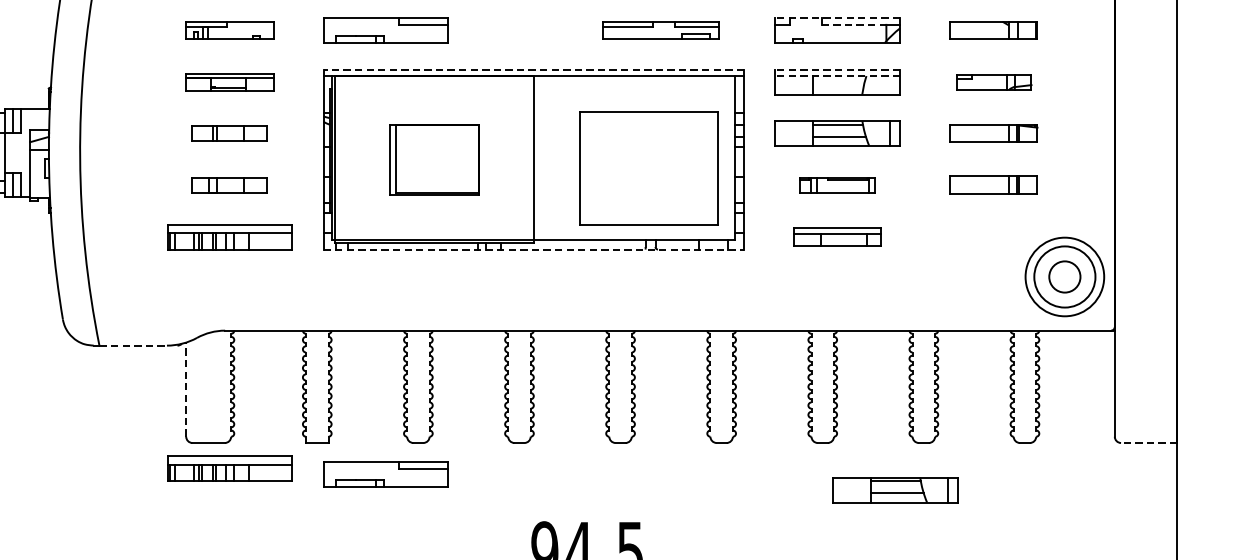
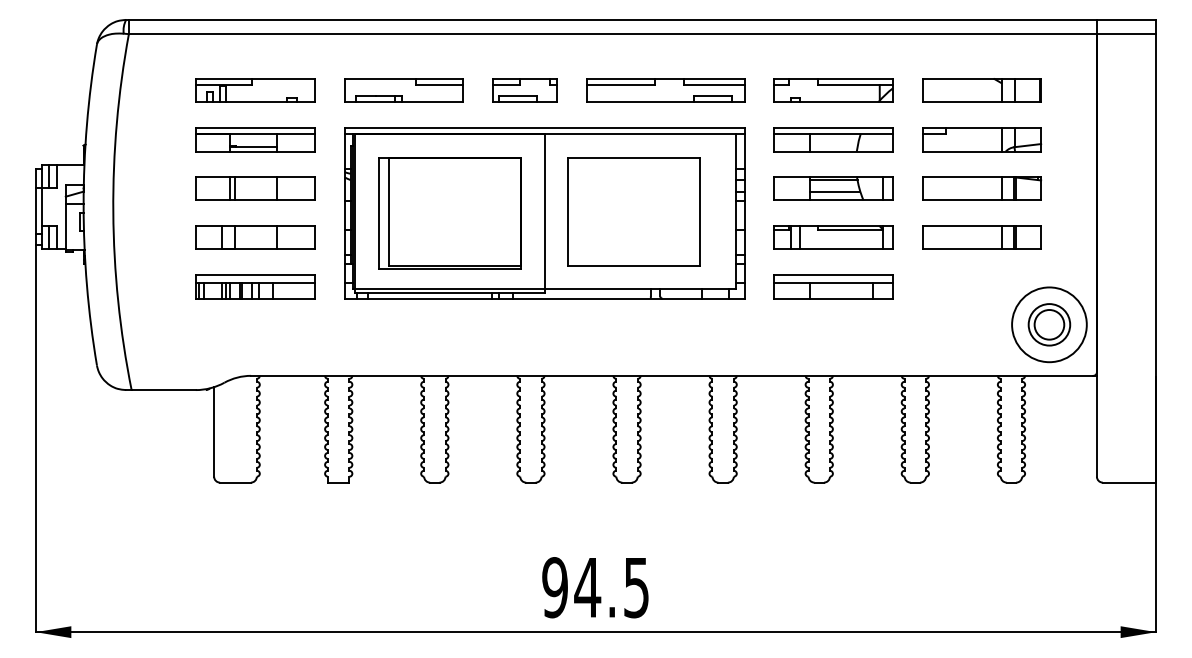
line: (837, 17) -> (833, 78), dashed -> solid
line: (853, 25) -> (848, 85), dashed -> solid
part: (229, 30) -> (255, 90), size x1.43
part: (512, 30) -> (524, 90), added
part: (661, 30) -> (665, 90), size x1.43
part: (993, 30) -> (981, 90), size x1.43
line: (533, 69) -> (544, 127), dashed -> solid
line: (837, 69) -> (833, 127), dashed -> solid
line: (837, 75) -> (833, 133), dashed -> solid
part: (229, 82) -> (255, 139), size x1.43
part: (994, 82) -> (982, 139), size x1.67
part: (229, 133) -> (255, 188), size x1.67
part: (993, 133) -> (981, 188), size x1.43
part: (433, 159) -> (449, 213), size x1.67
part: (648, 168) -> (633, 211), moved
part: (229, 185) -> (255, 237), size x1.67
part: (837, 185) -> (833, 237), size x1.67
part: (993, 185) -> (981, 237), size x1.43
part: (837, 236) -> (833, 286), size x1.43
line: (533, 249) -> (544, 298), dashed -> solid
circle: (1064, 276) -> (1049, 324), size x0.71
line: (134, 346) -> (164, 390), dashed -> solid
line: (186, 389) -> (214, 431), dashed -> solid
line: (1149, 442) -> (1129, 482), dashed -> solid
part: (229, 468) -> (255, 506), removed
part: (385, 474) -> (403, 512), removed
part: (895, 490) -> (888, 527), removed

